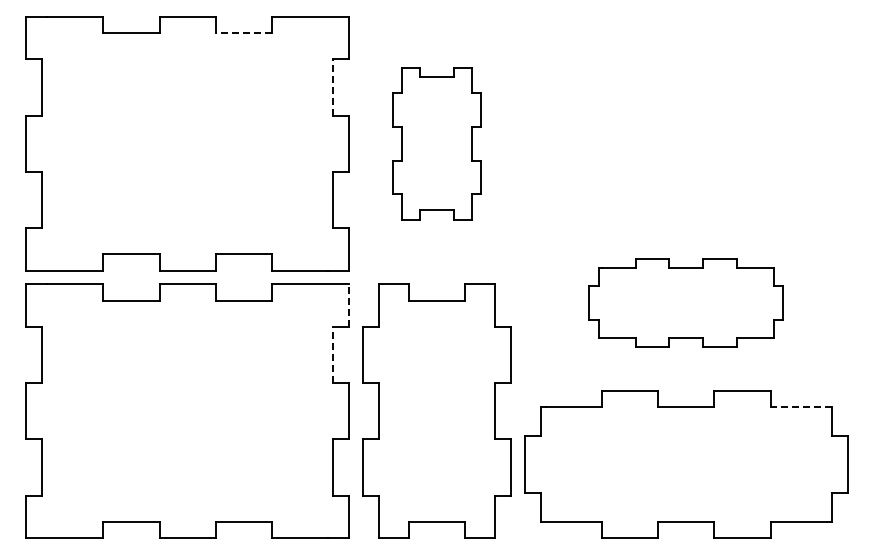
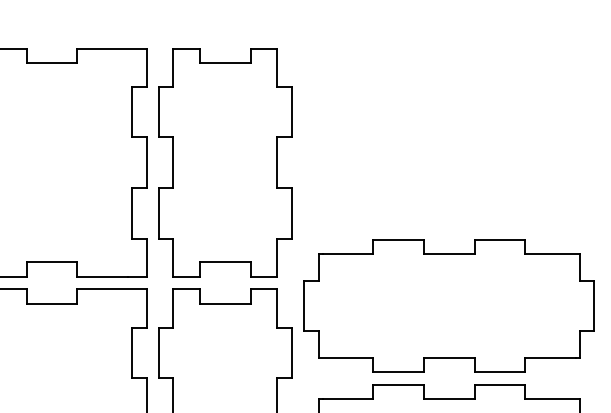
line: (243, 32) -> (51, 62), dashed -> solid
line: (333, 86) -> (132, 111), dashed -> solid
part: (436, 143) -> (224, 162), size x1.67
part: (686, 302) -> (449, 305), size x1.67
line: (349, 305) -> (146, 308), dashed -> solid
line: (333, 354) -> (132, 352), dashed -> solid
line: (800, 406) -> (551, 399), dashed -> solid

